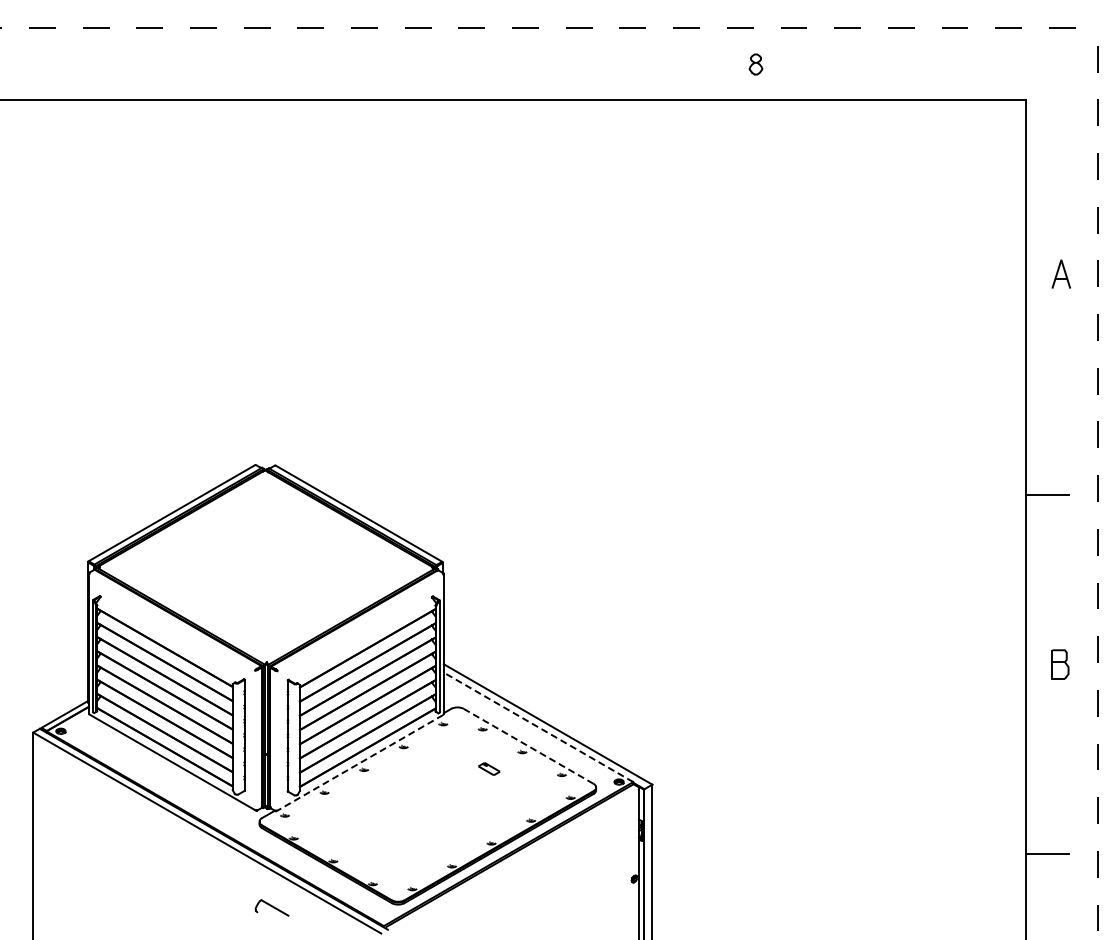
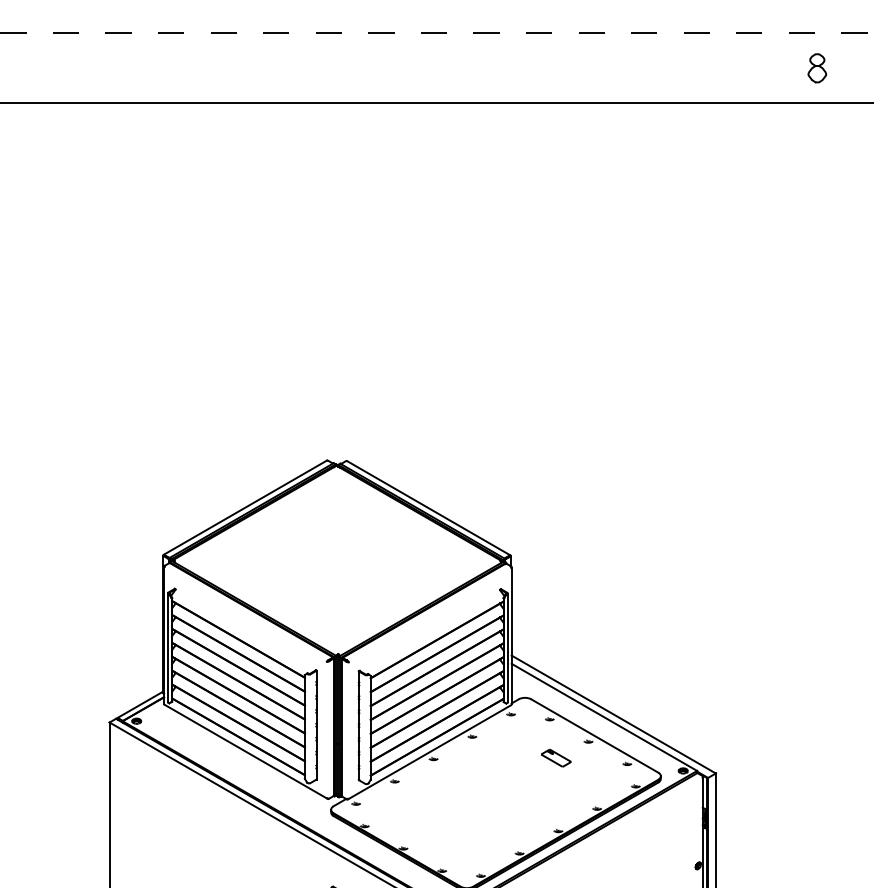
part: (755, 64) -> (816, 68), size x1.43
line: (538, 727) -> (604, 717), dashed -> solid
line: (528, 746) -> (594, 736), dashed -> solid
line: (360, 762) -> (430, 751), dashed -> solid
part: (488, 768) -> (555, 757), size x1.43

